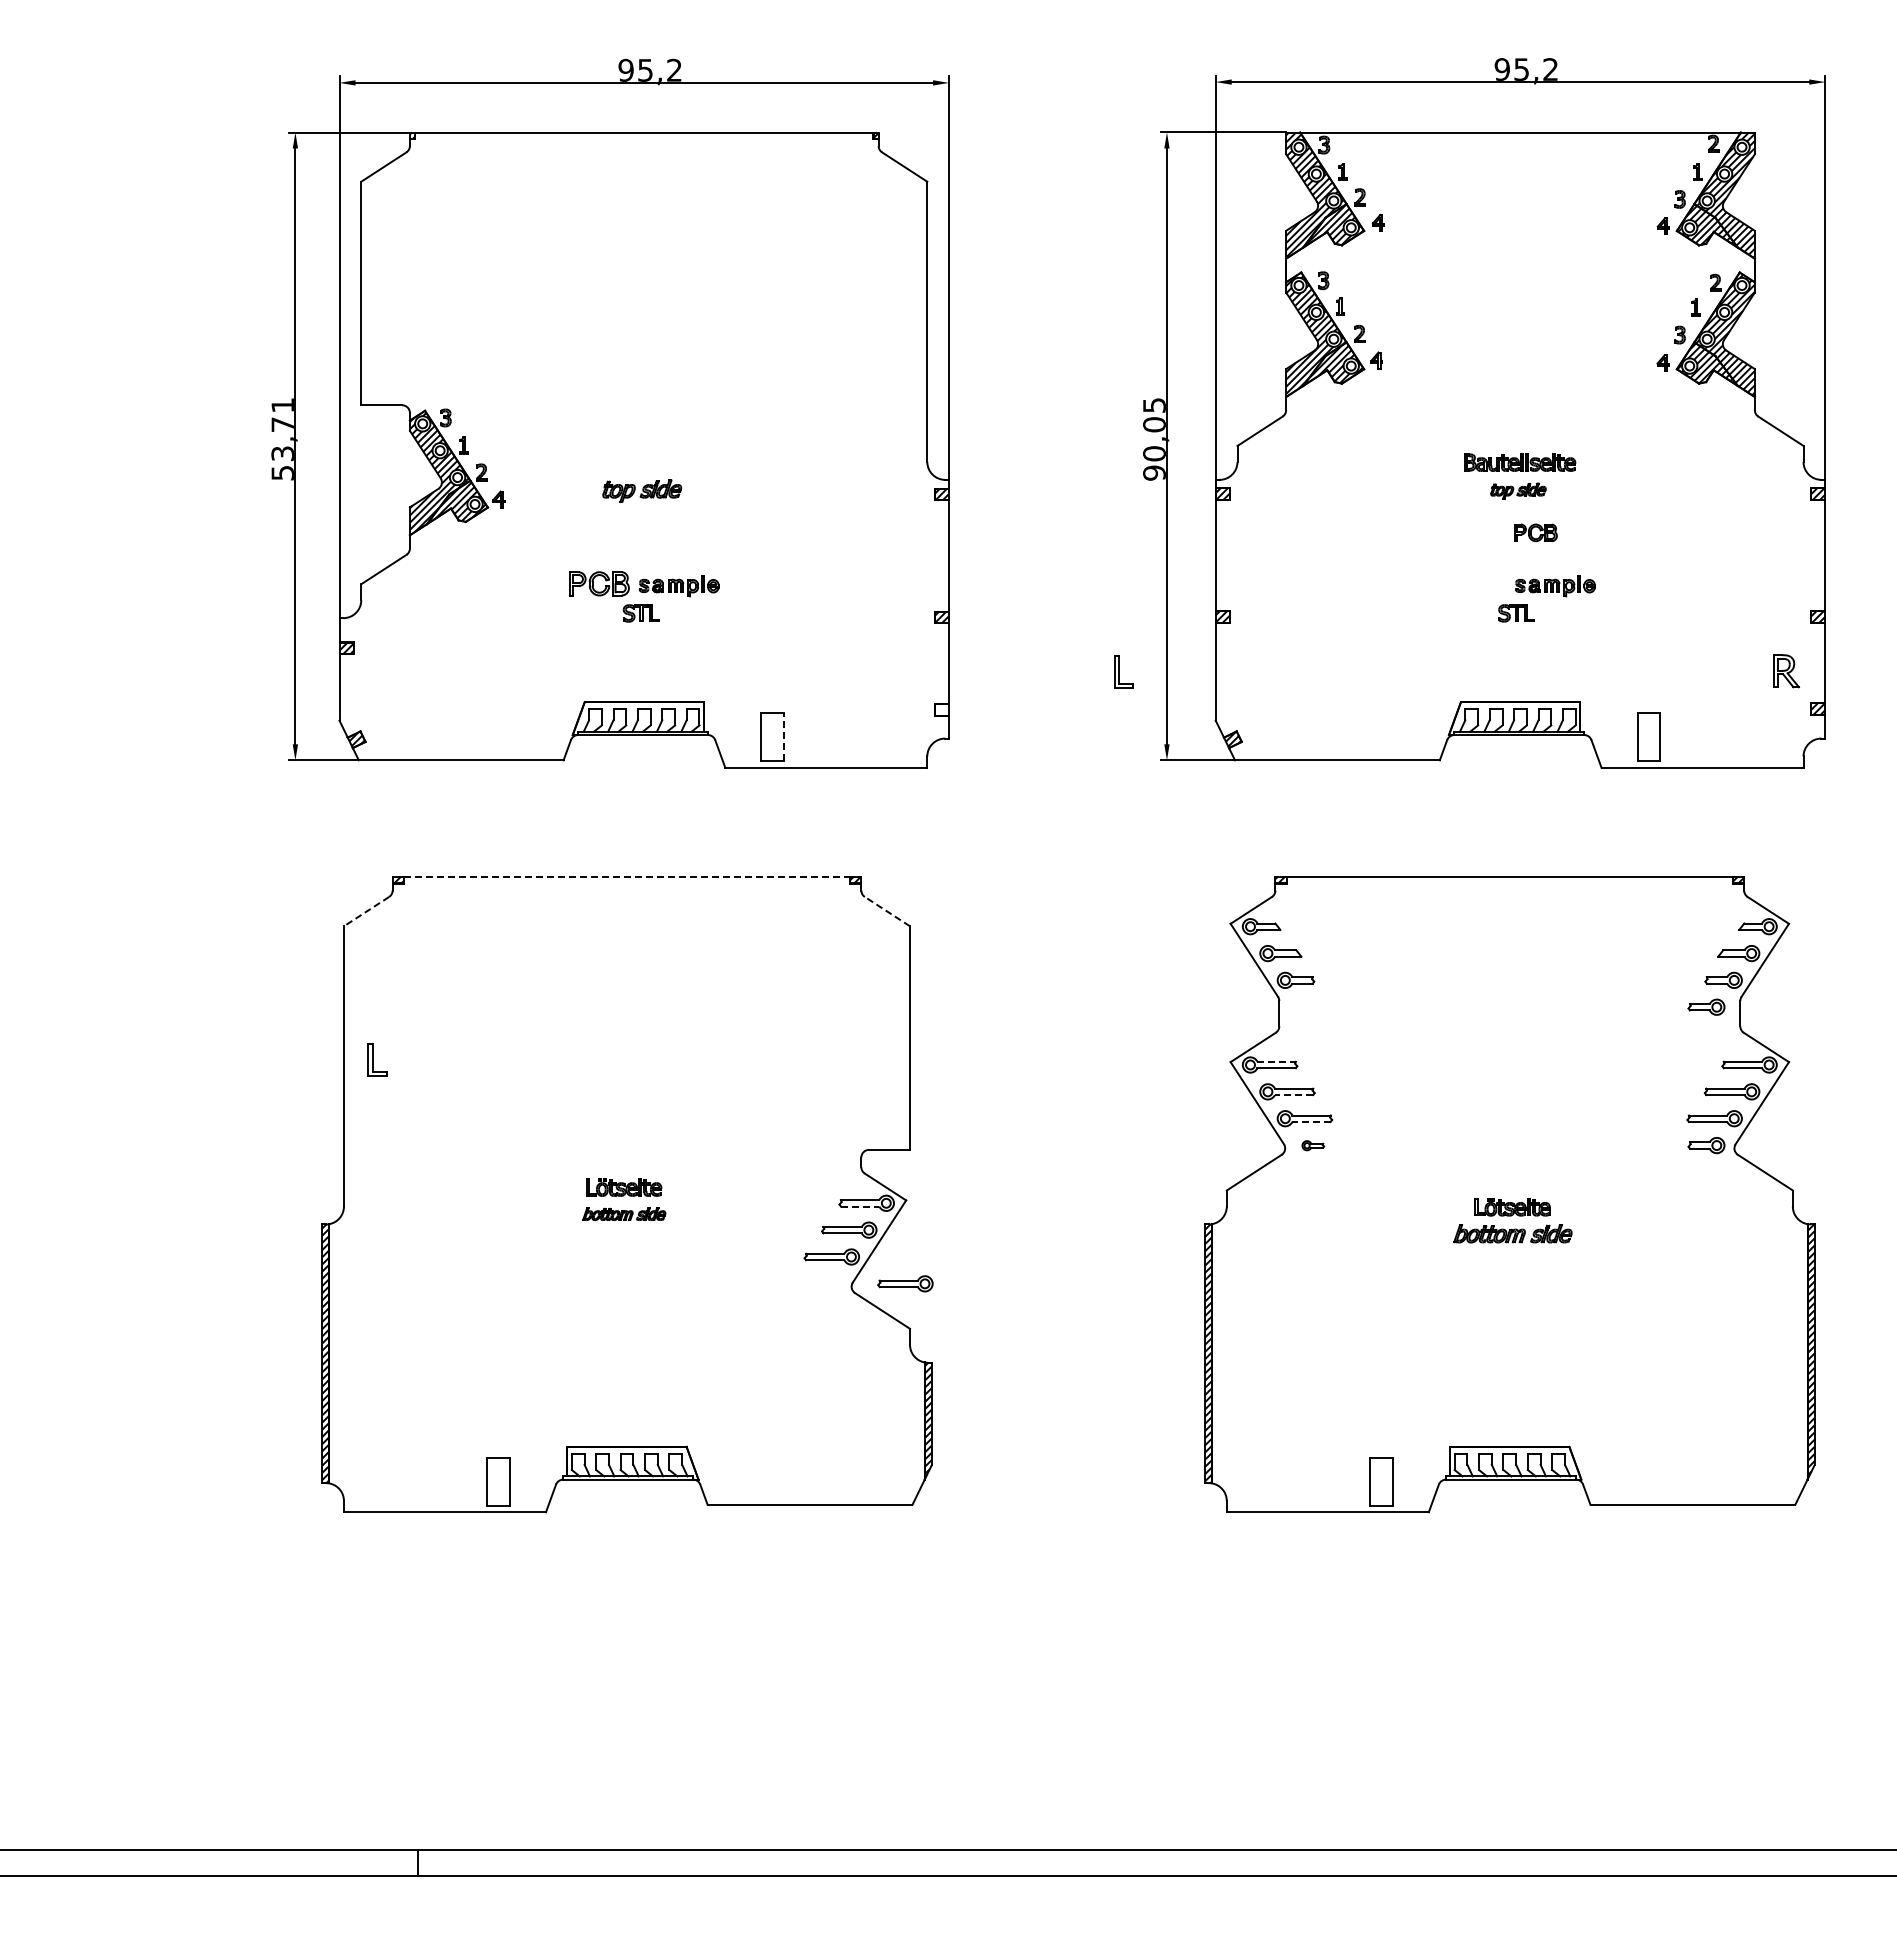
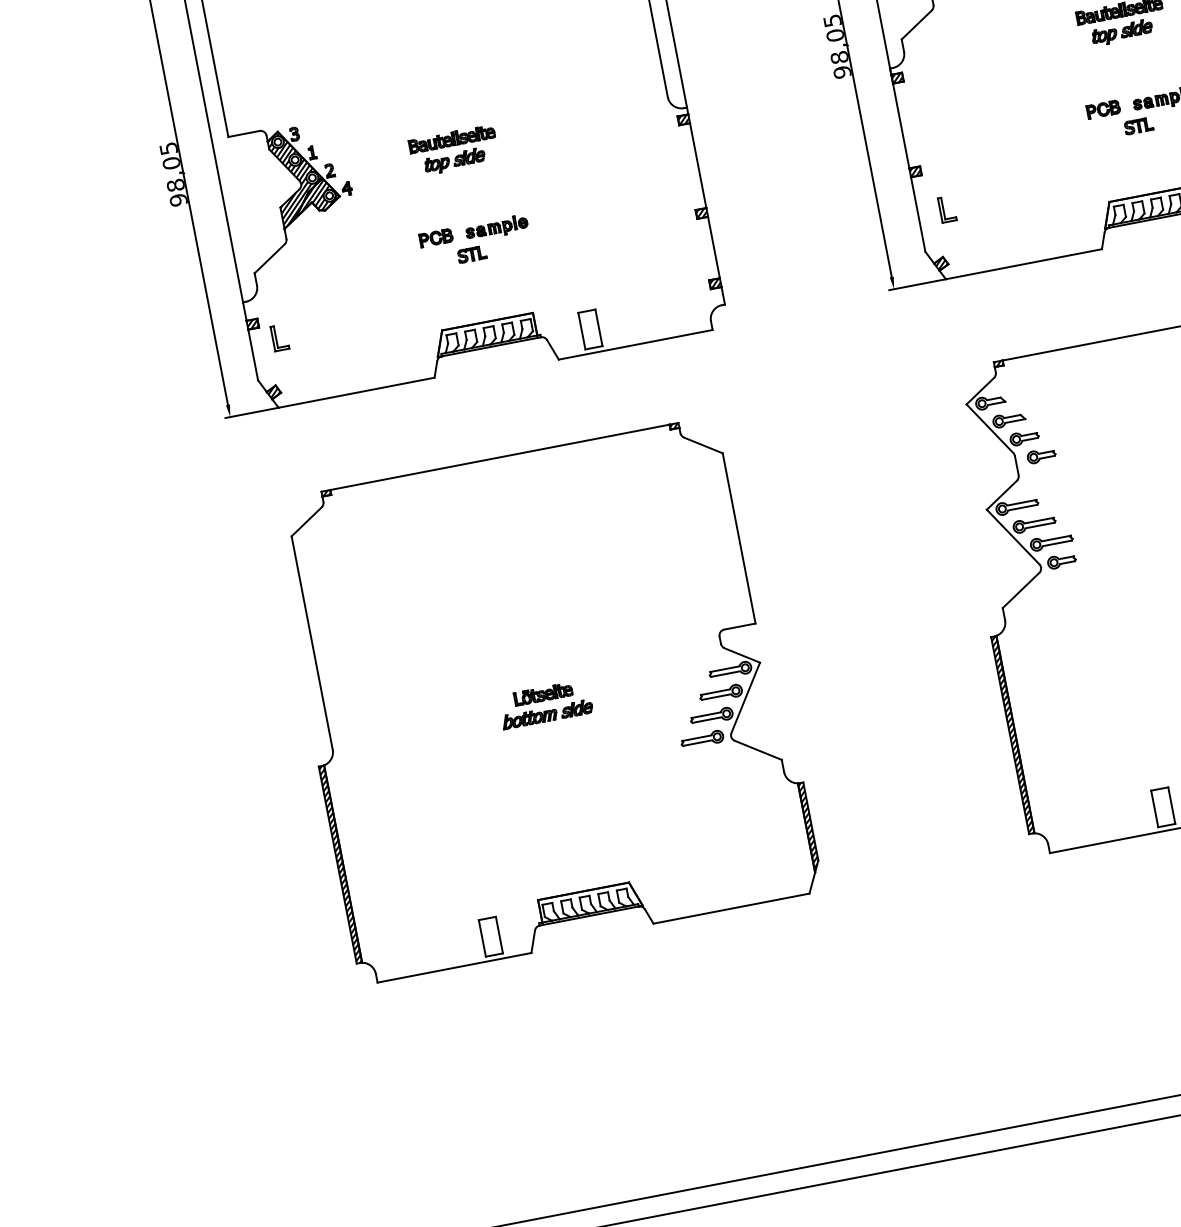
text: (282, 439) -> (173, 174), 53,71 -> 98,05
text: (1154, 453) -> (839, 57), 90,05 -> 98,05
part: (643, 462) -> (451, 139), added
part: (1518, 490) -> (1122, 32), size x1.43
part: (1535, 532) -> (1103, 109), moved
part: (599, 583) -> (435, 237), size x0.71
part: (1123, 671) -> (946, 208), moved
hatch: (941, 709) -> (714, 283), added
line: (783, 736) -> (598, 327), dashed -> solid
line: (627, 877) -> (500, 457), dashed -> solid
line: (366, 911) -> (306, 521), dashed -> solid
line: (887, 911) -> (703, 445), dashed -> solid
part: (1313, 1006) -> (1041, 455), added
part: (377, 1059) -> (279, 337), moved
line: (1277, 1061) -> (1022, 502), dashed -> solid
line: (1293, 1095) -> (1039, 525), dashed -> solid
line: (1311, 1121) -> (1057, 543), dashed -> solid
part: (1313, 1145) -> (1062, 561), size x1.67
line: (860, 1206) -> (726, 673), dashed -> solid
part: (623, 1213) -> (546, 714), size x1.43
part: (905, 1283) -> (702, 739), moved

